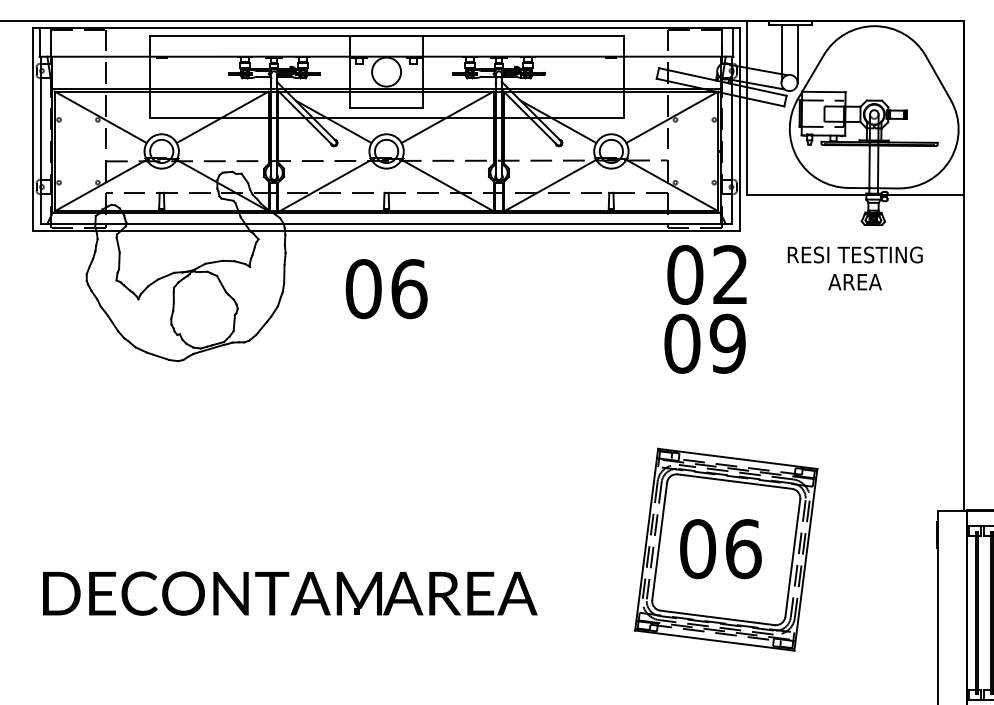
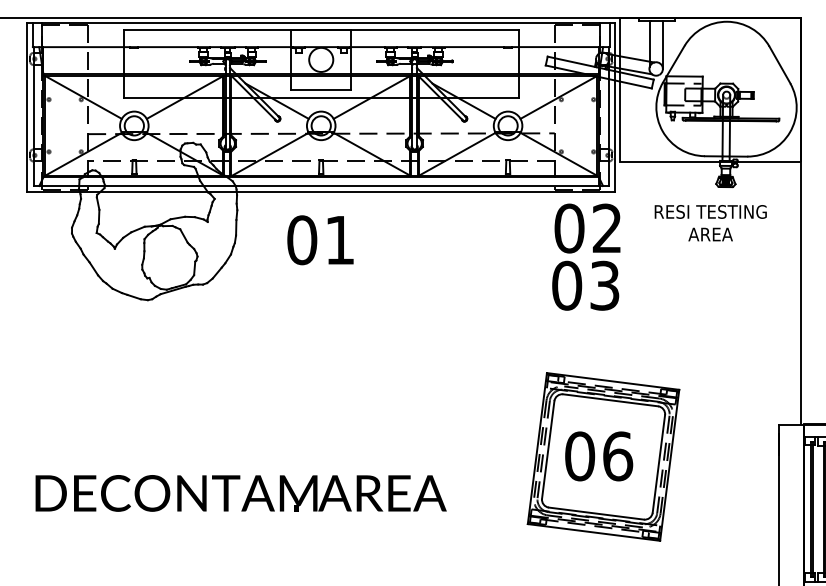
text: (409, 289) -> (340, 240), 06 -> 01
text: (727, 343) -> (604, 285), 09 -> 03

